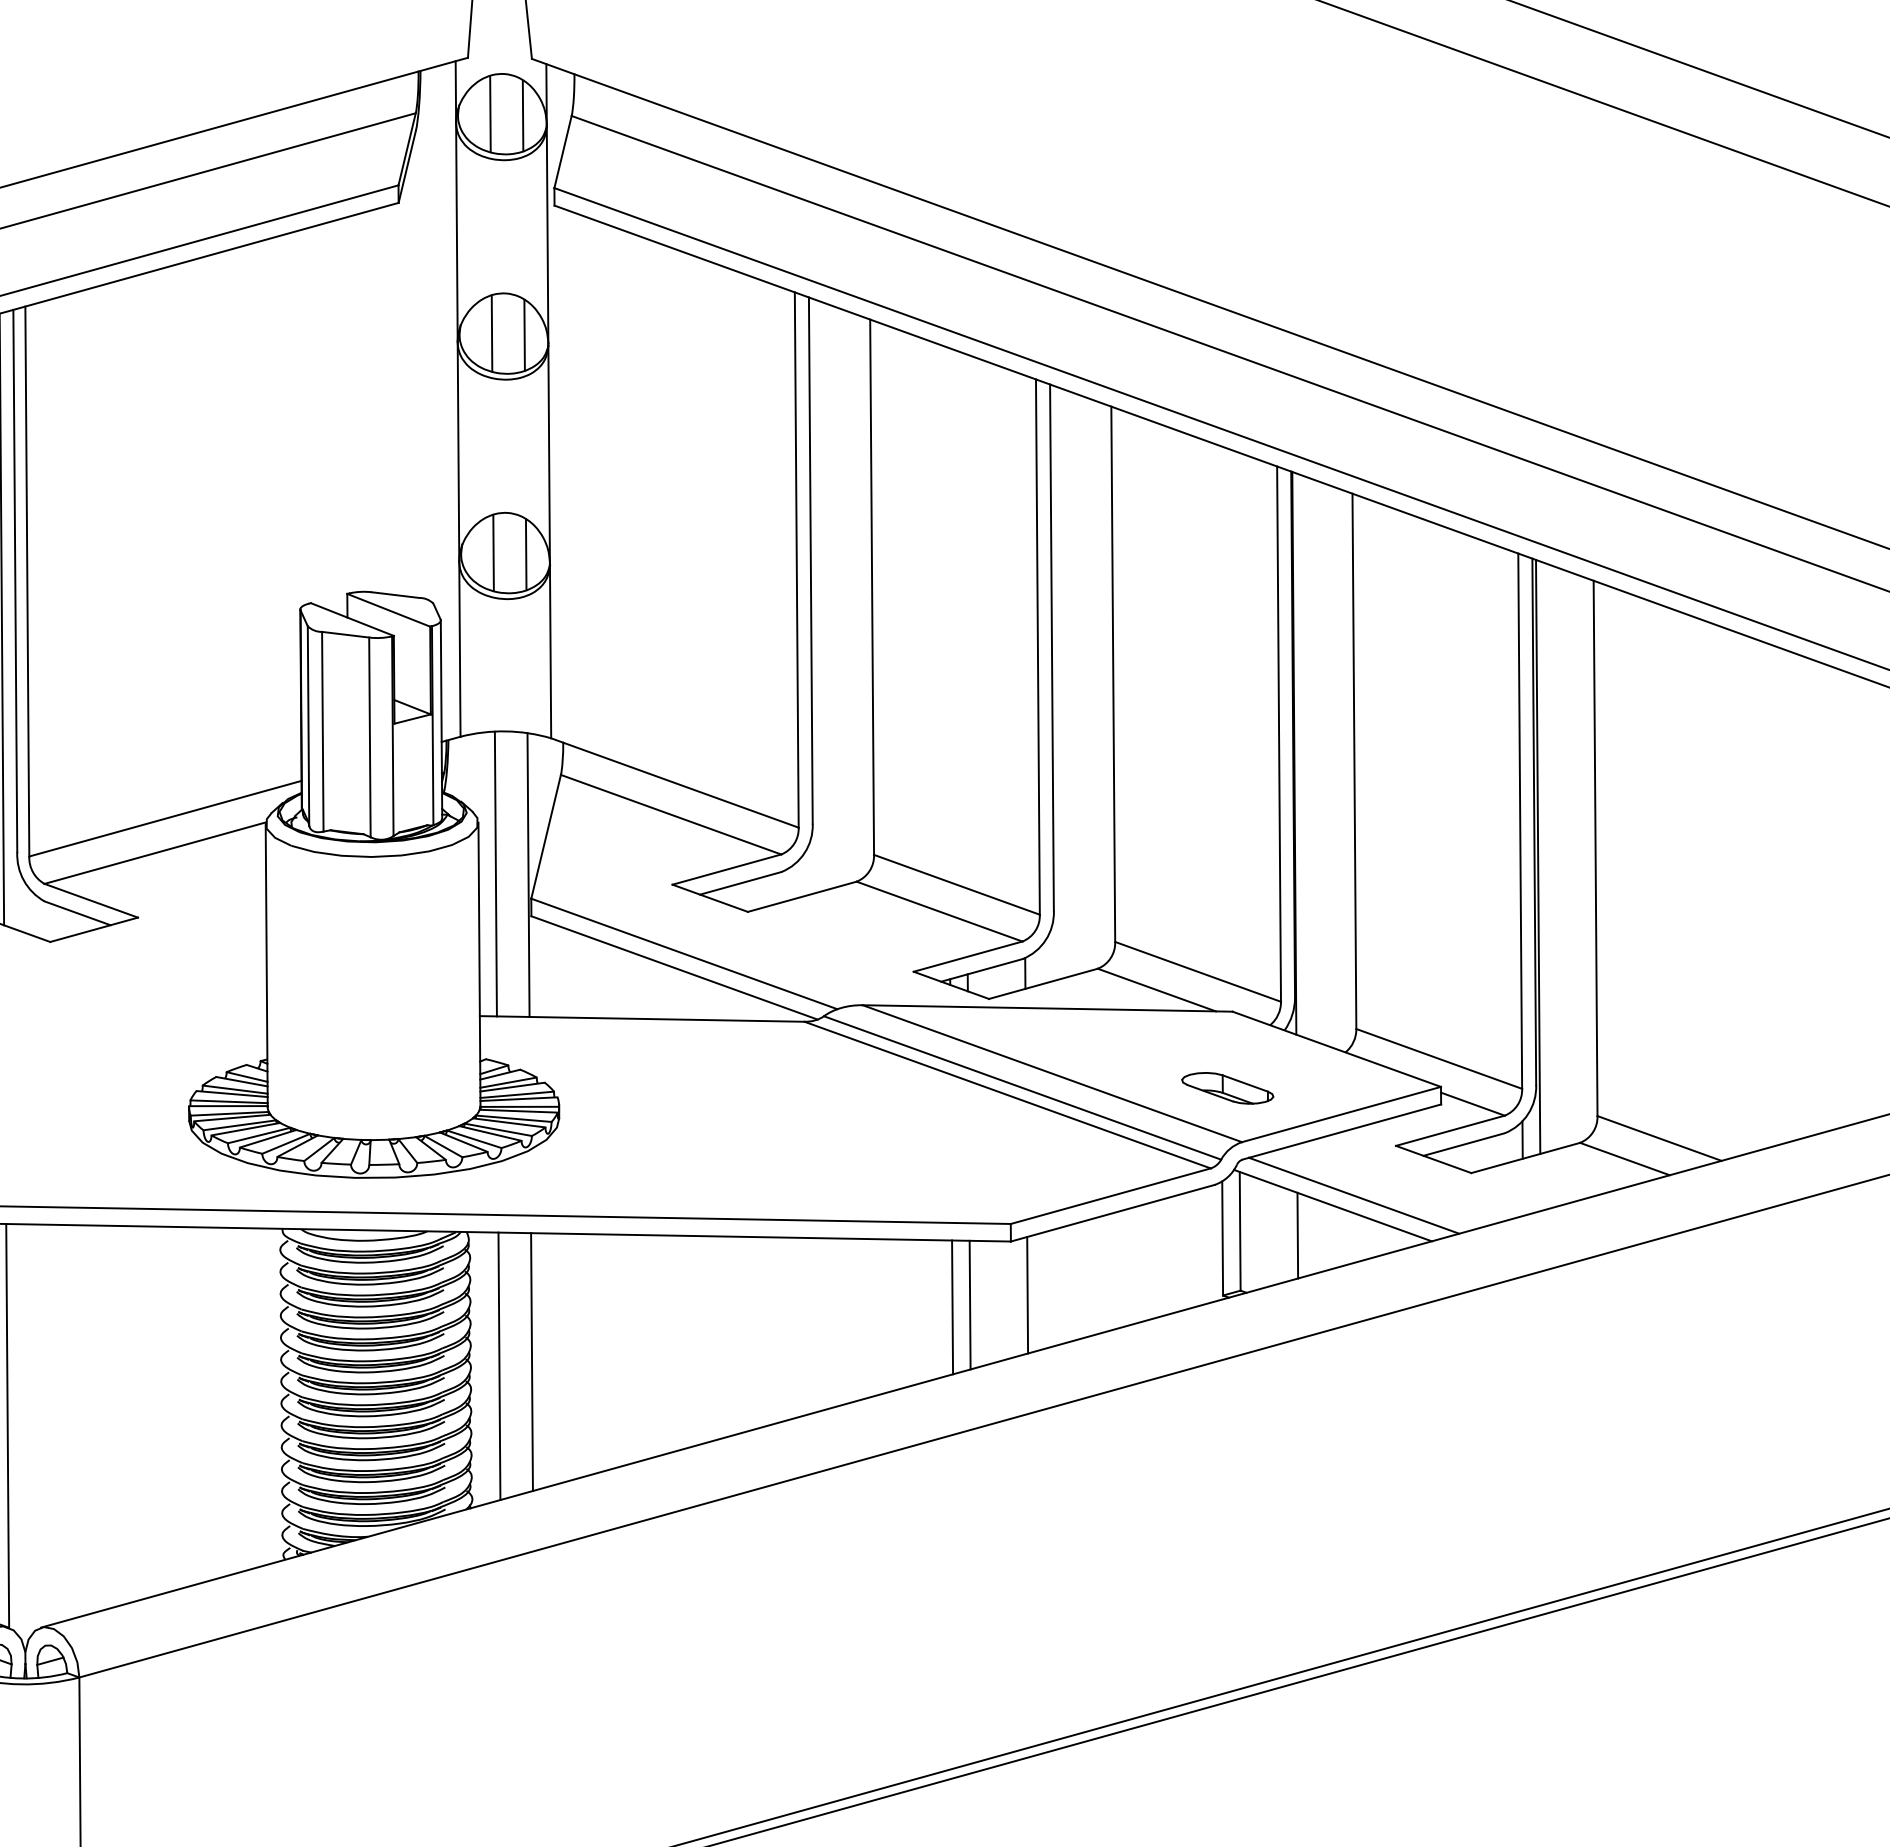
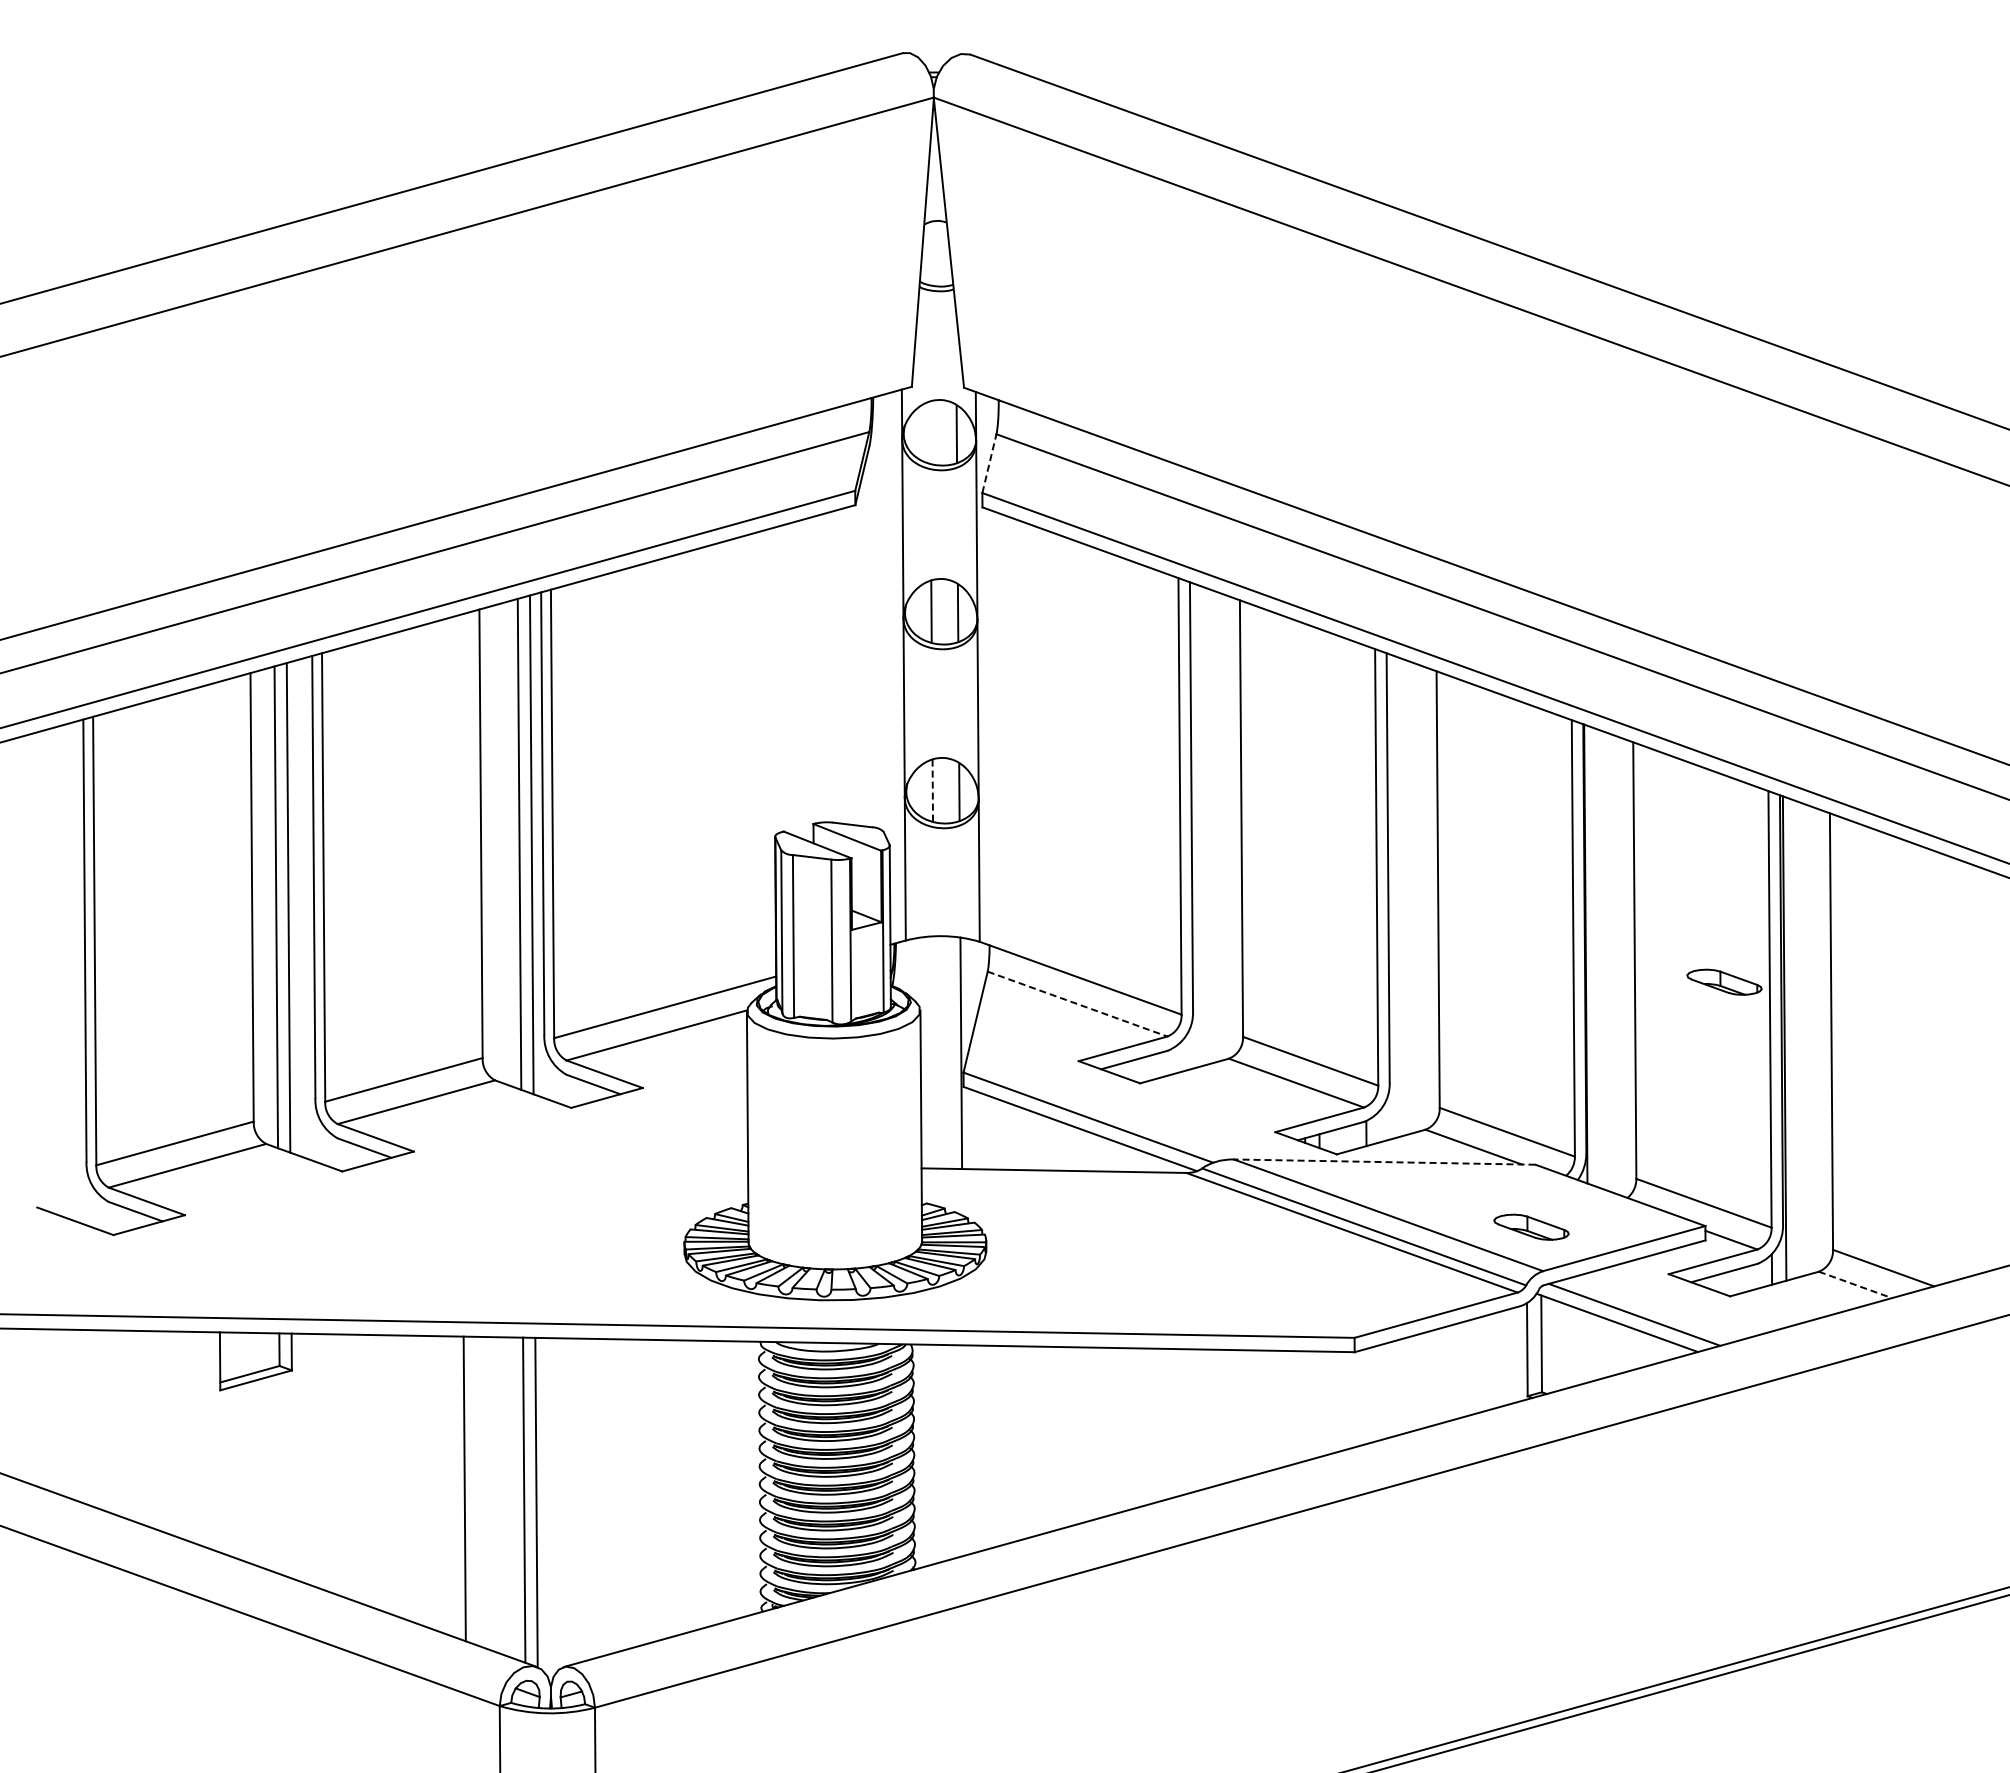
line: (490, 113) -> (930, 432), removed
line: (563, 151) -> (989, 463), solid -> dashed
line: (493, 552) -> (932, 790), solid -> dashed
part: (1464, 786) -> (1724, 981), added
line: (671, 815) -> (1077, 1004), solid -> dashed
line: (495, 874) -> (934, 1052), removed
line: (1047, 1008) -> (1384, 1162), solid -> dashed
line: (1625, 1158) -> (1855, 1284), solid -> dashed
line: (1297, 1235) -> (1588, 1347), removed
line: (1026, 1294) -> (1367, 1395), removed
line: (970, 1304) -> (1321, 1403), removed
line: (951, 1306) -> (1306, 1405), removed
line: (531, 1362) -> (963, 1450), removed
line: (499, 1365) -> (937, 1453), removed

